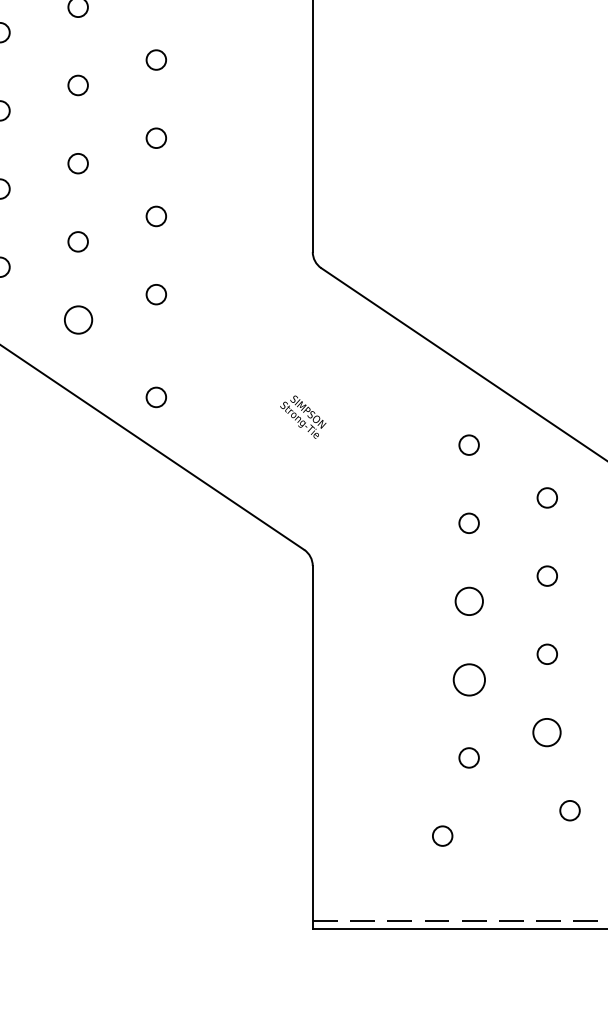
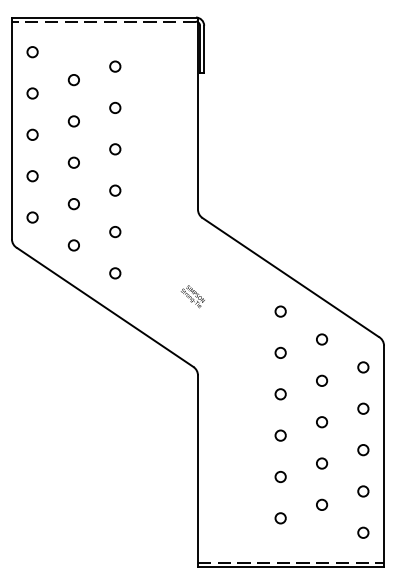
circle: (77, 320) -> (73, 245), size x0.71
circle: (156, 397) -> (115, 273), moved
circle: (468, 601) -> (280, 394), size x0.71
circle: (468, 679) -> (280, 435), size x0.62
circle: (548, 732) -> (322, 463), size x0.71
circle: (570, 809) -> (322, 504), moved
circle: (442, 836) -> (280, 518), moved

